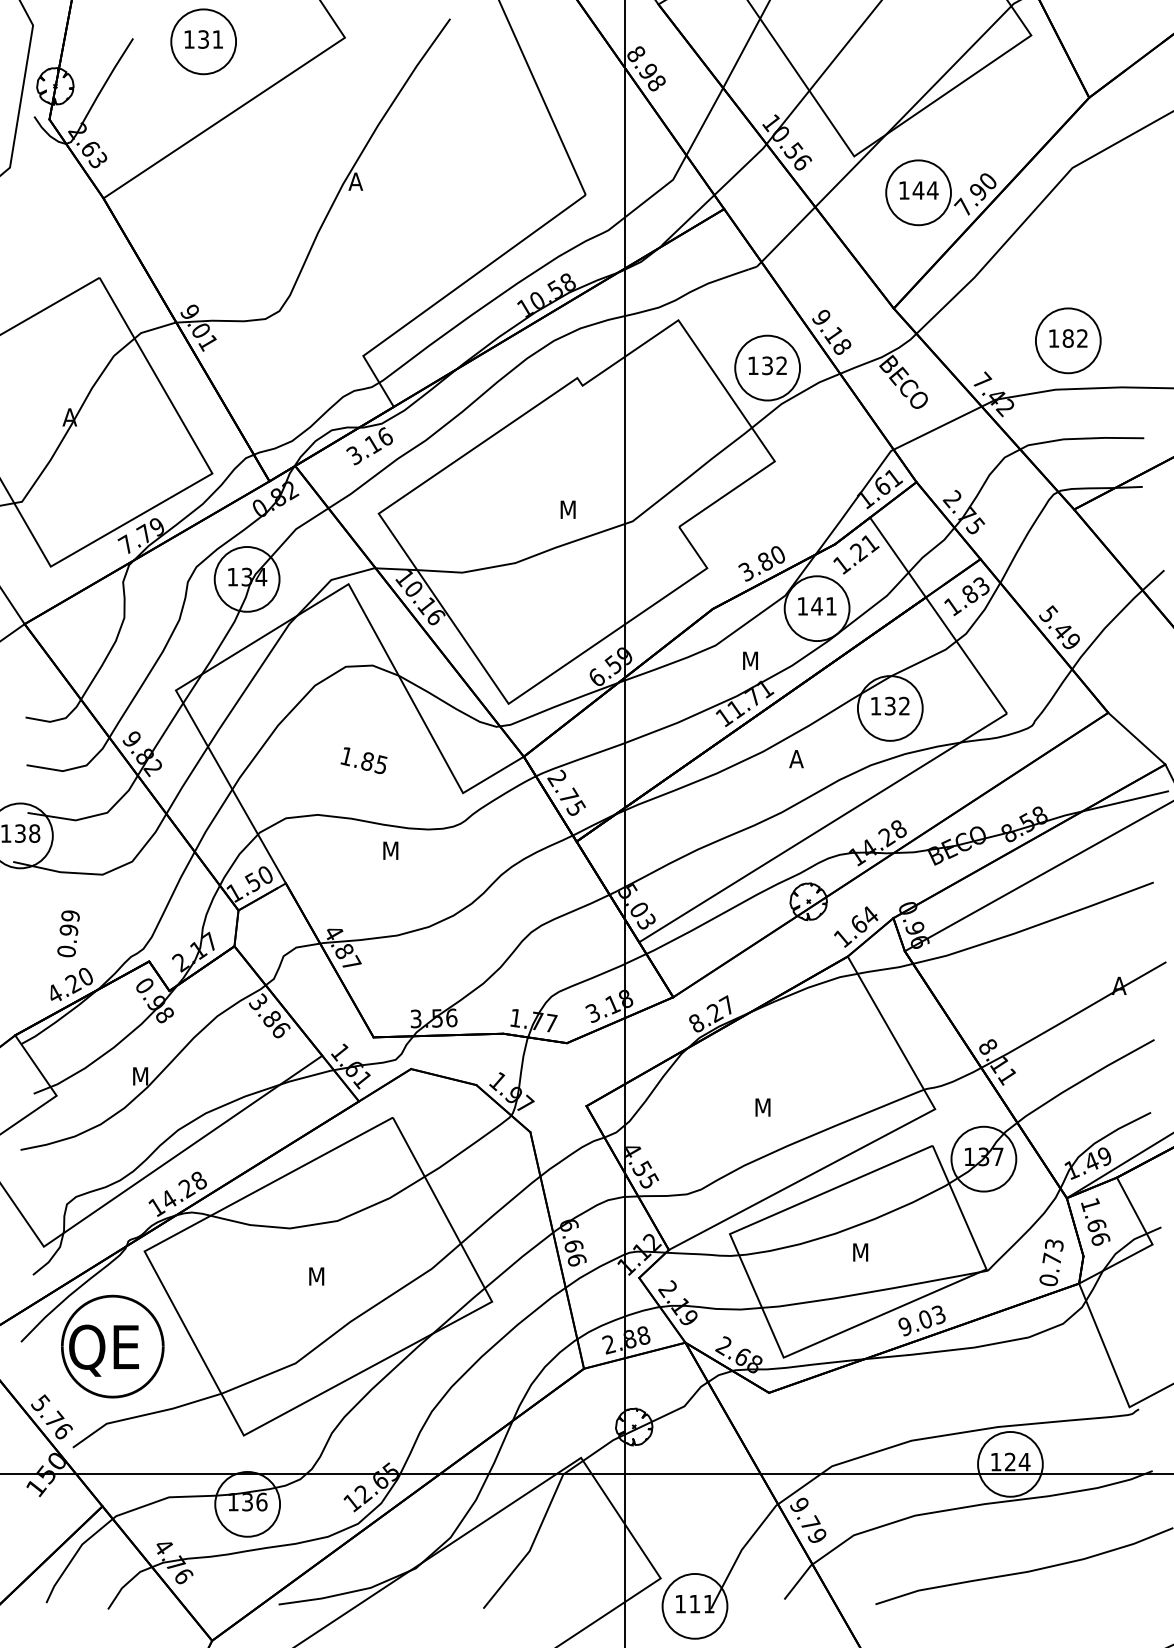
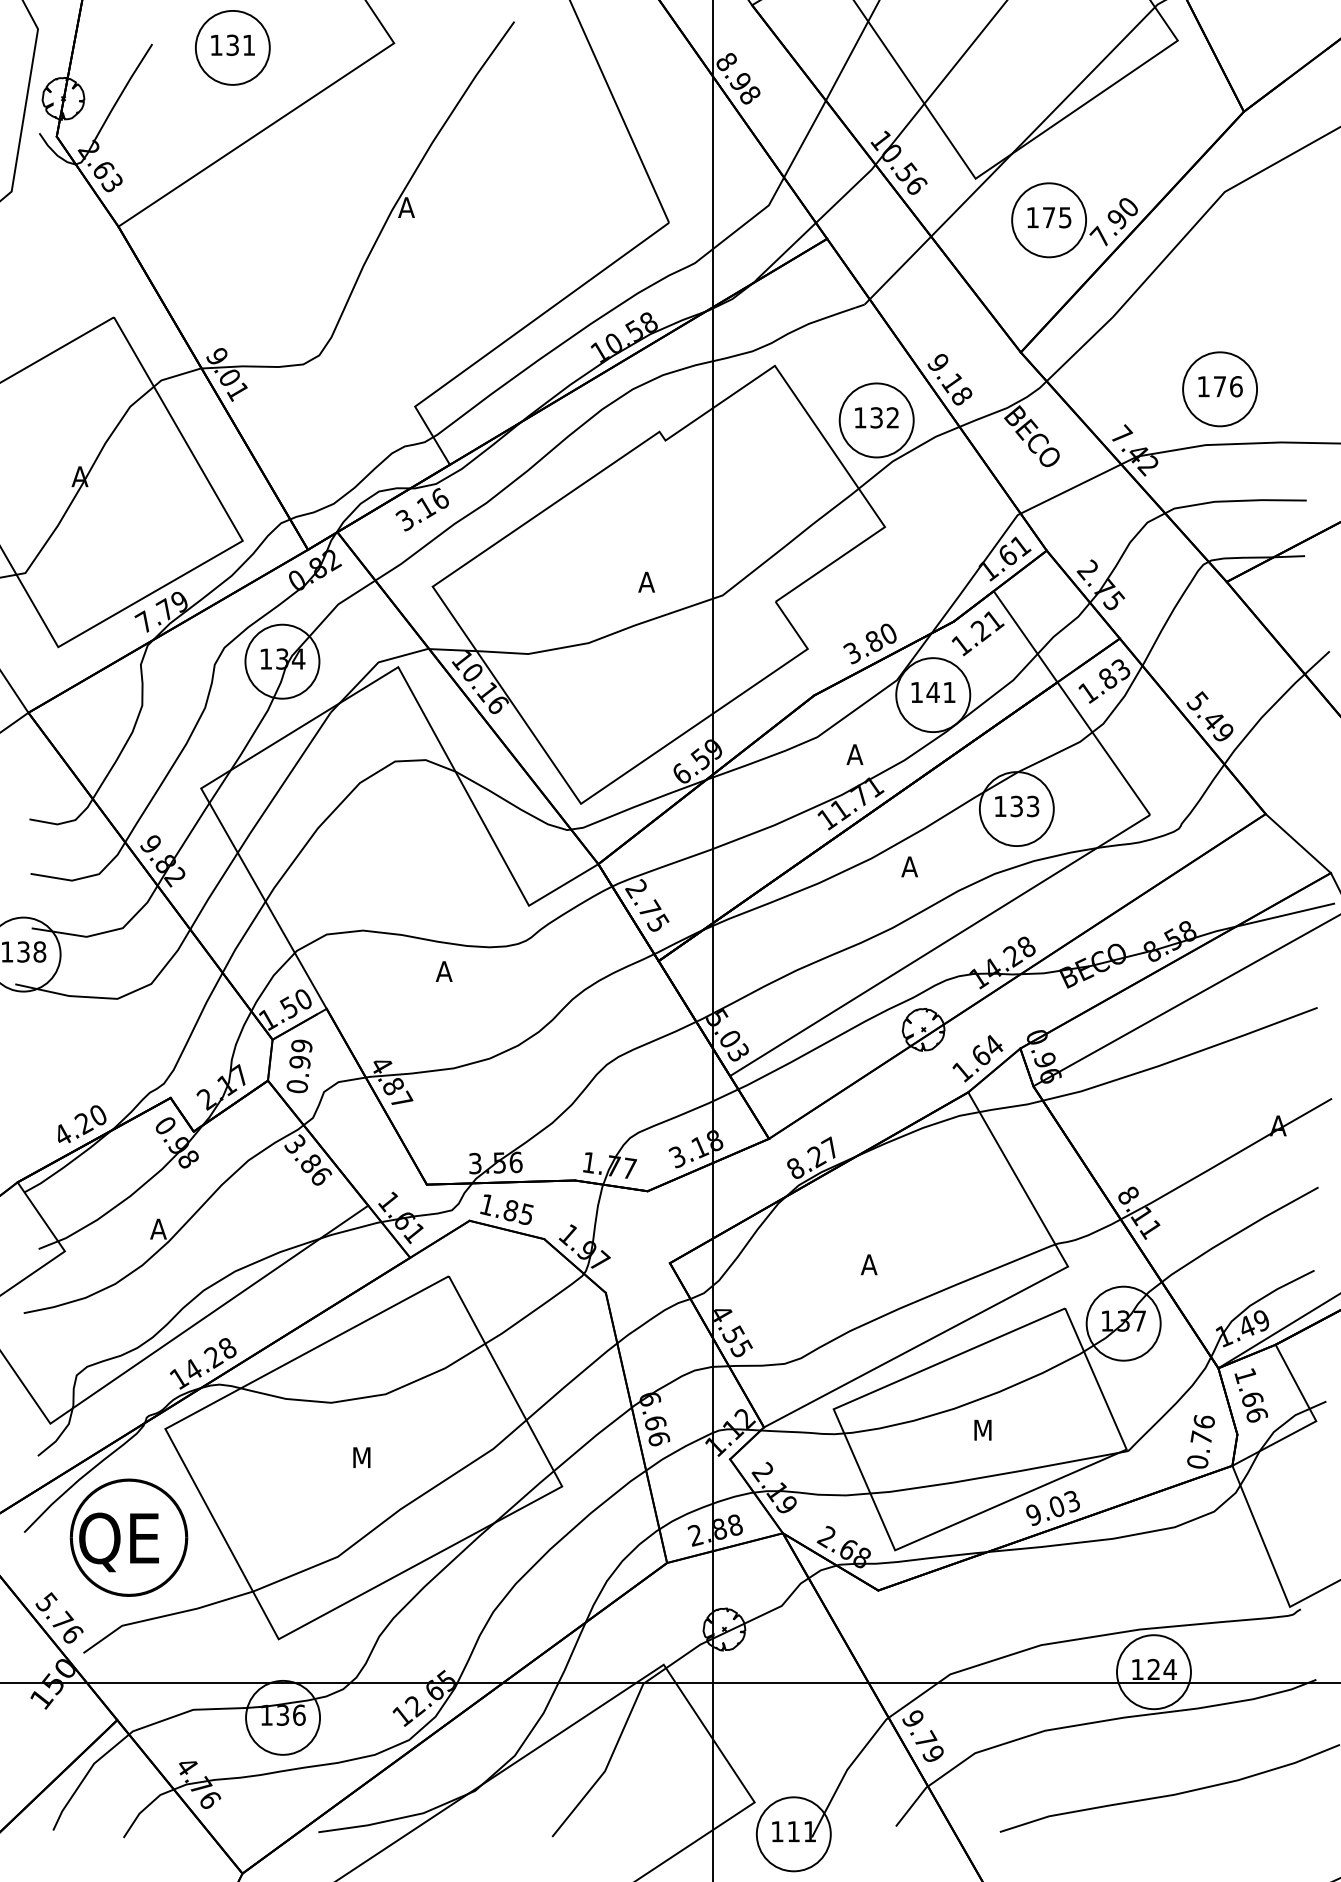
text: (925, 190) -> (1057, 217), 144 -> 175
text: (1074, 338) -> (1227, 386), 182 -> 176
text: (566, 509) -> (647, 581), M -> A
text: (749, 660) -> (855, 754), M -> A
text: (904, 706) -> (1033, 806), 132 -> 133
text: (363, 760) -> (506, 1209), moved
text: (389, 850) -> (444, 971), M -> A
text: (68, 933) -> (299, 1066), moved
text: (139, 1075) -> (159, 1228), M -> A
text: (761, 1107) -> (869, 1264), M -> A
text: (1053, 1245) -> (1203, 1422), 0.73 -> 0.76

